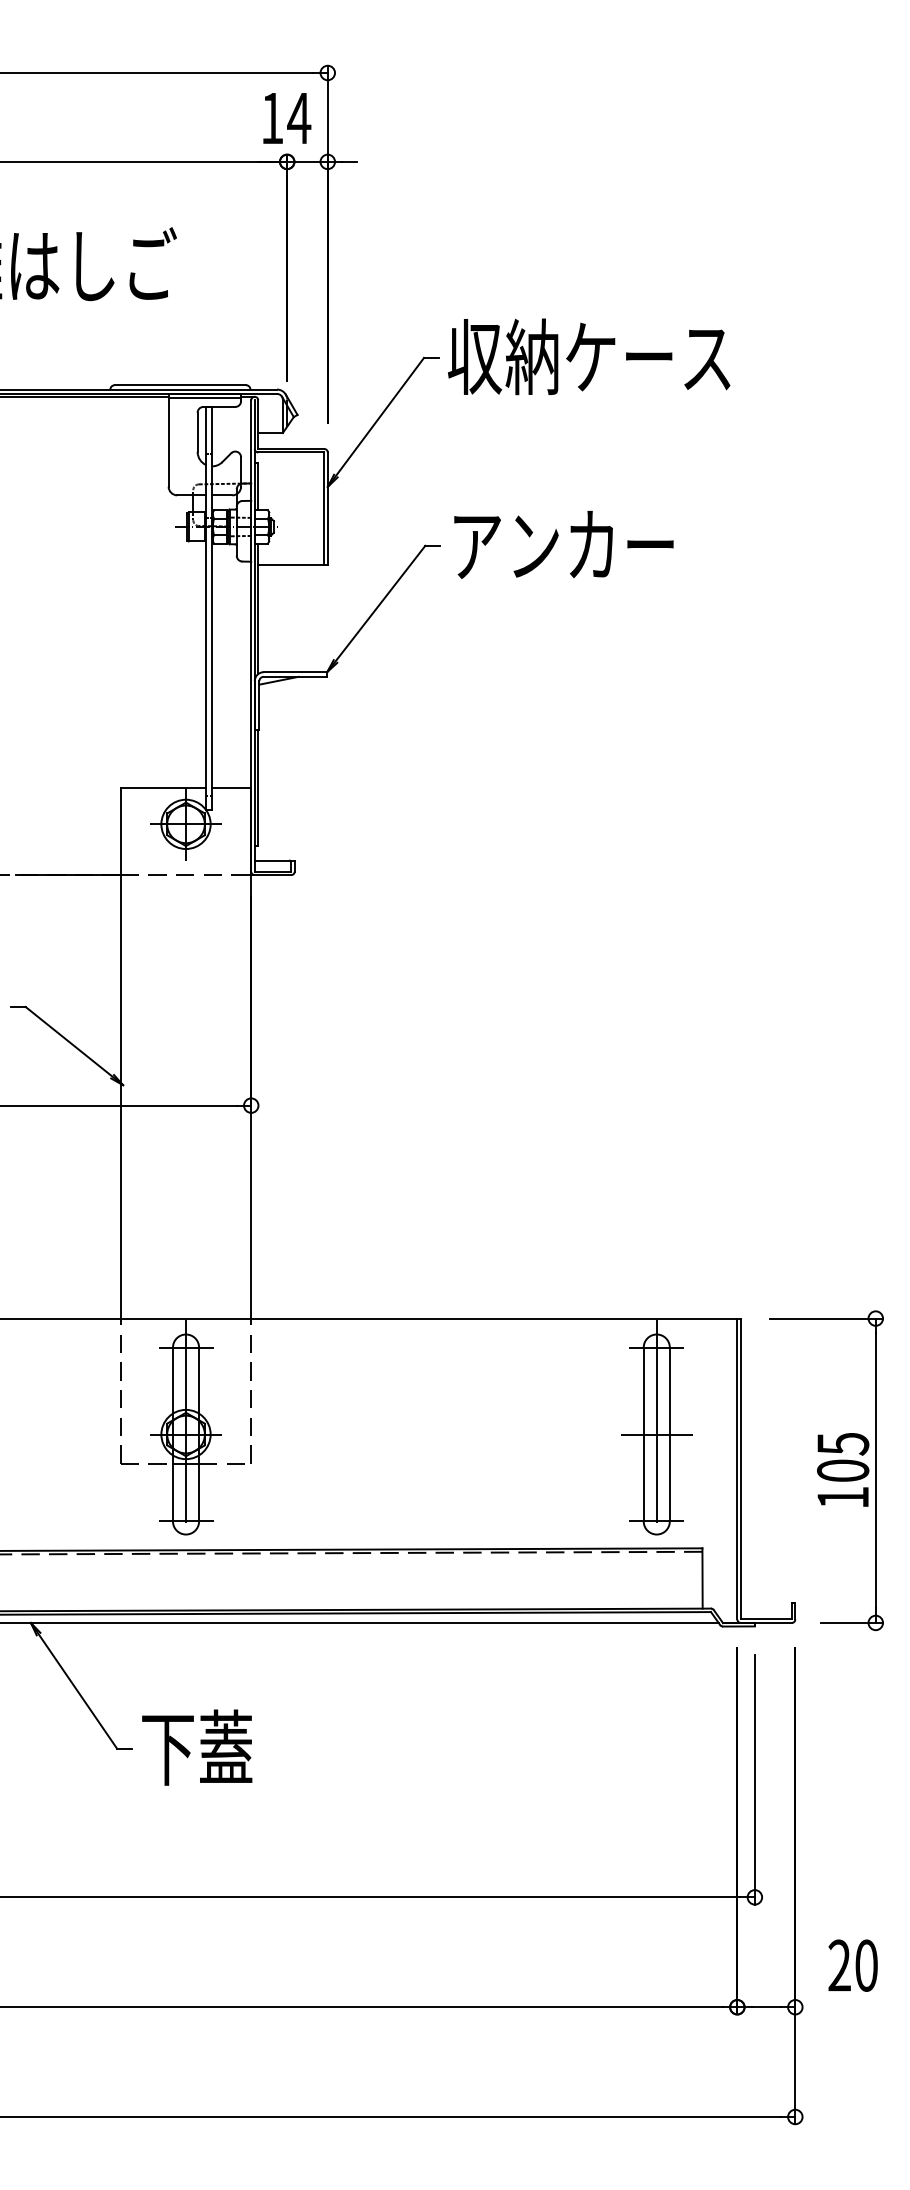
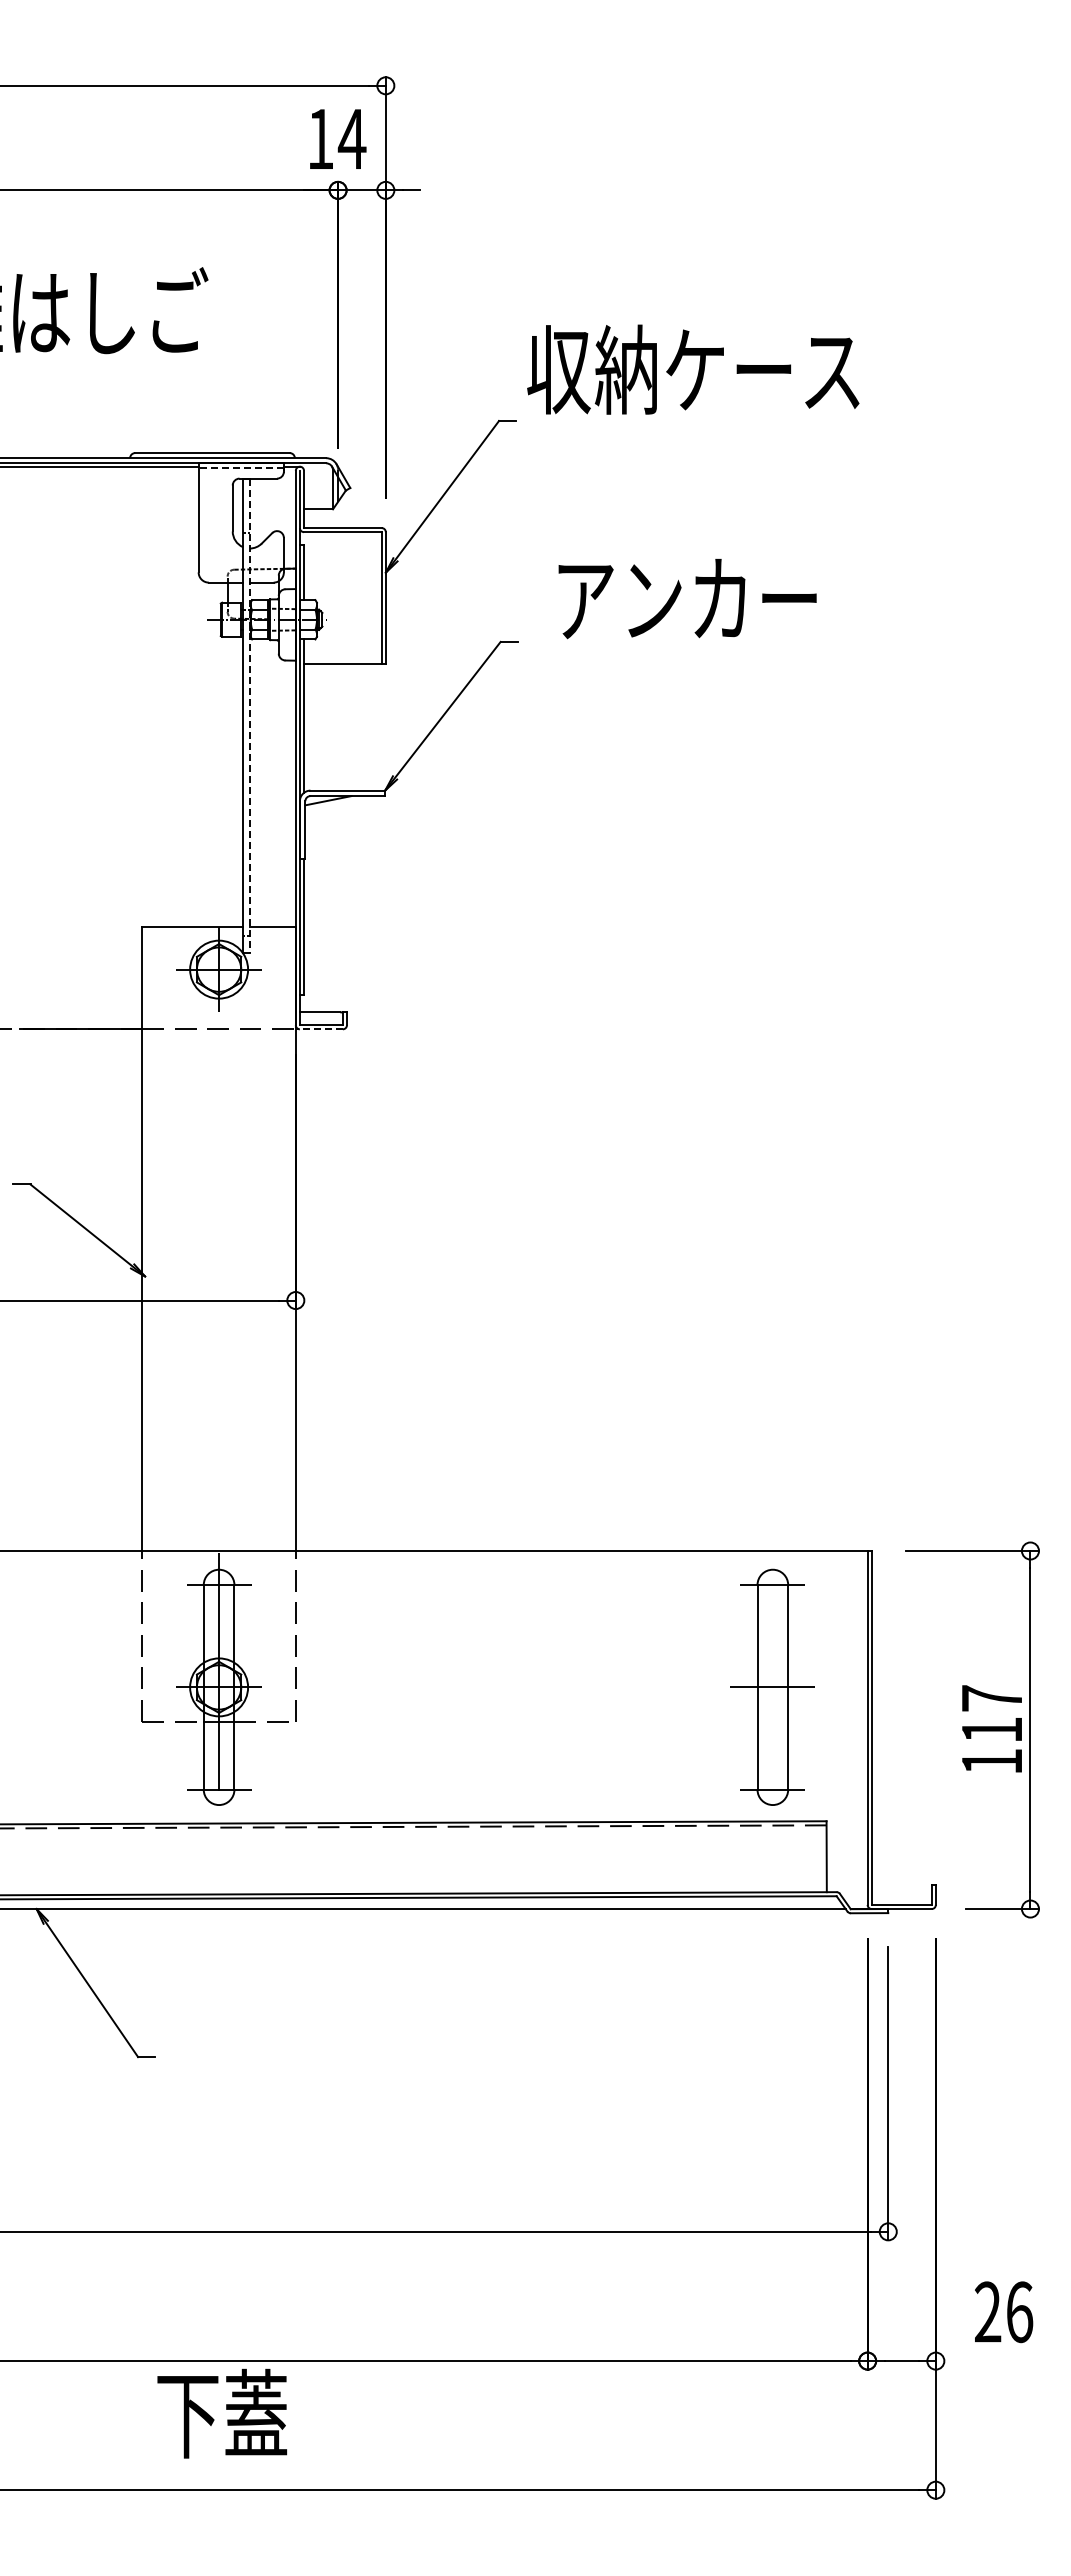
text: (589, 356) -> (693, 369), moved
line: (205, 398) -> (241, 468), solid -> dashed
text: (563, 545) -> (687, 599), moved
line: (211, 608) -> (249, 715), solid -> dashed
line: (271, 875) -> (319, 1029), solid -> dashed
line: (656, 1434) -> (772, 1687), removed
text: (842, 1456) -> (991, 1713), 105 -> 117
text: (197, 1747) -> (222, 2413), moved
text: (867, 1965) -> (1020, 2312), 20 -> 26

